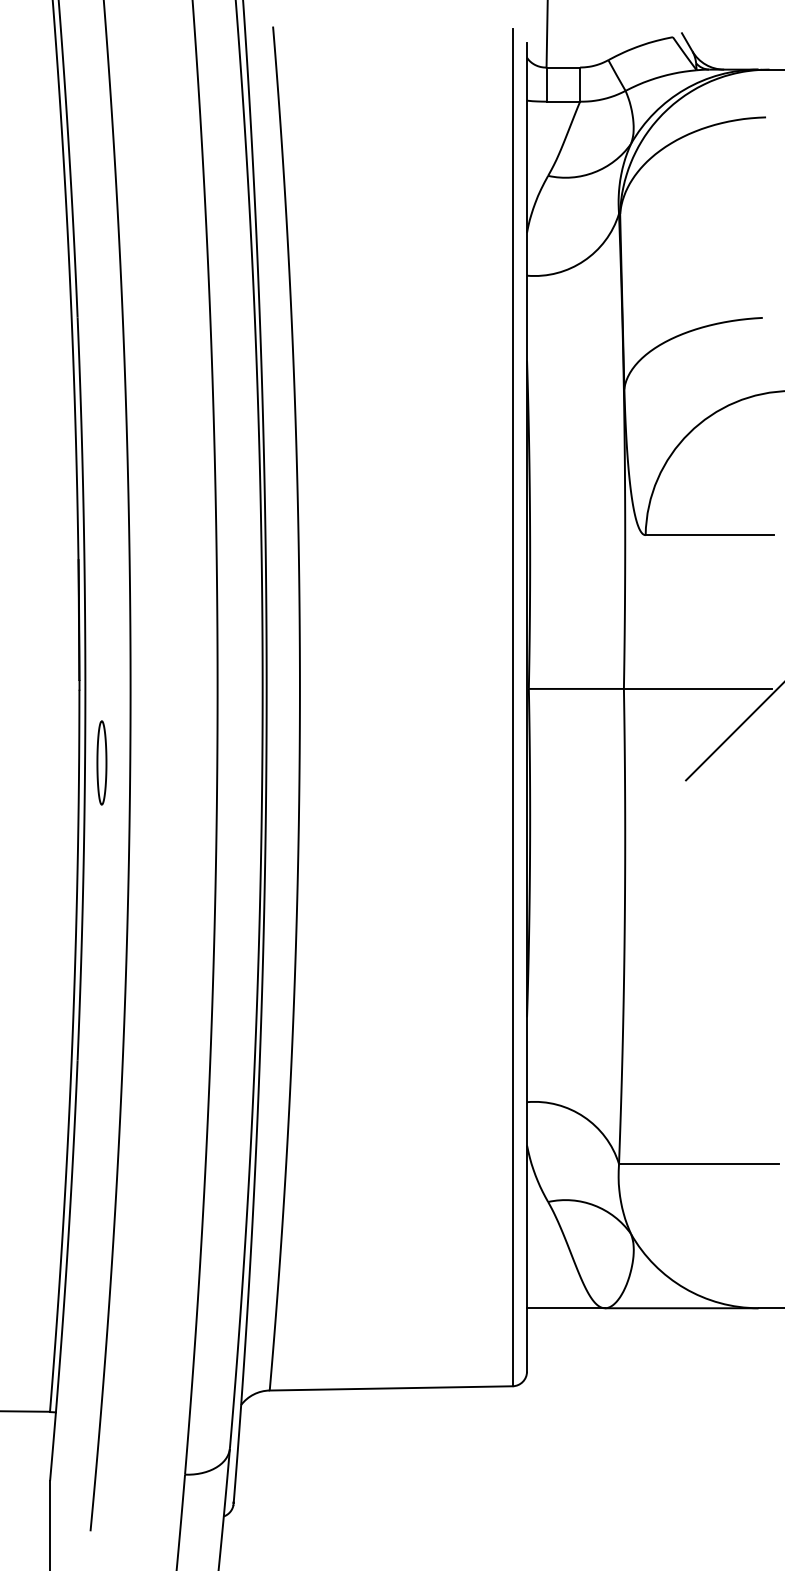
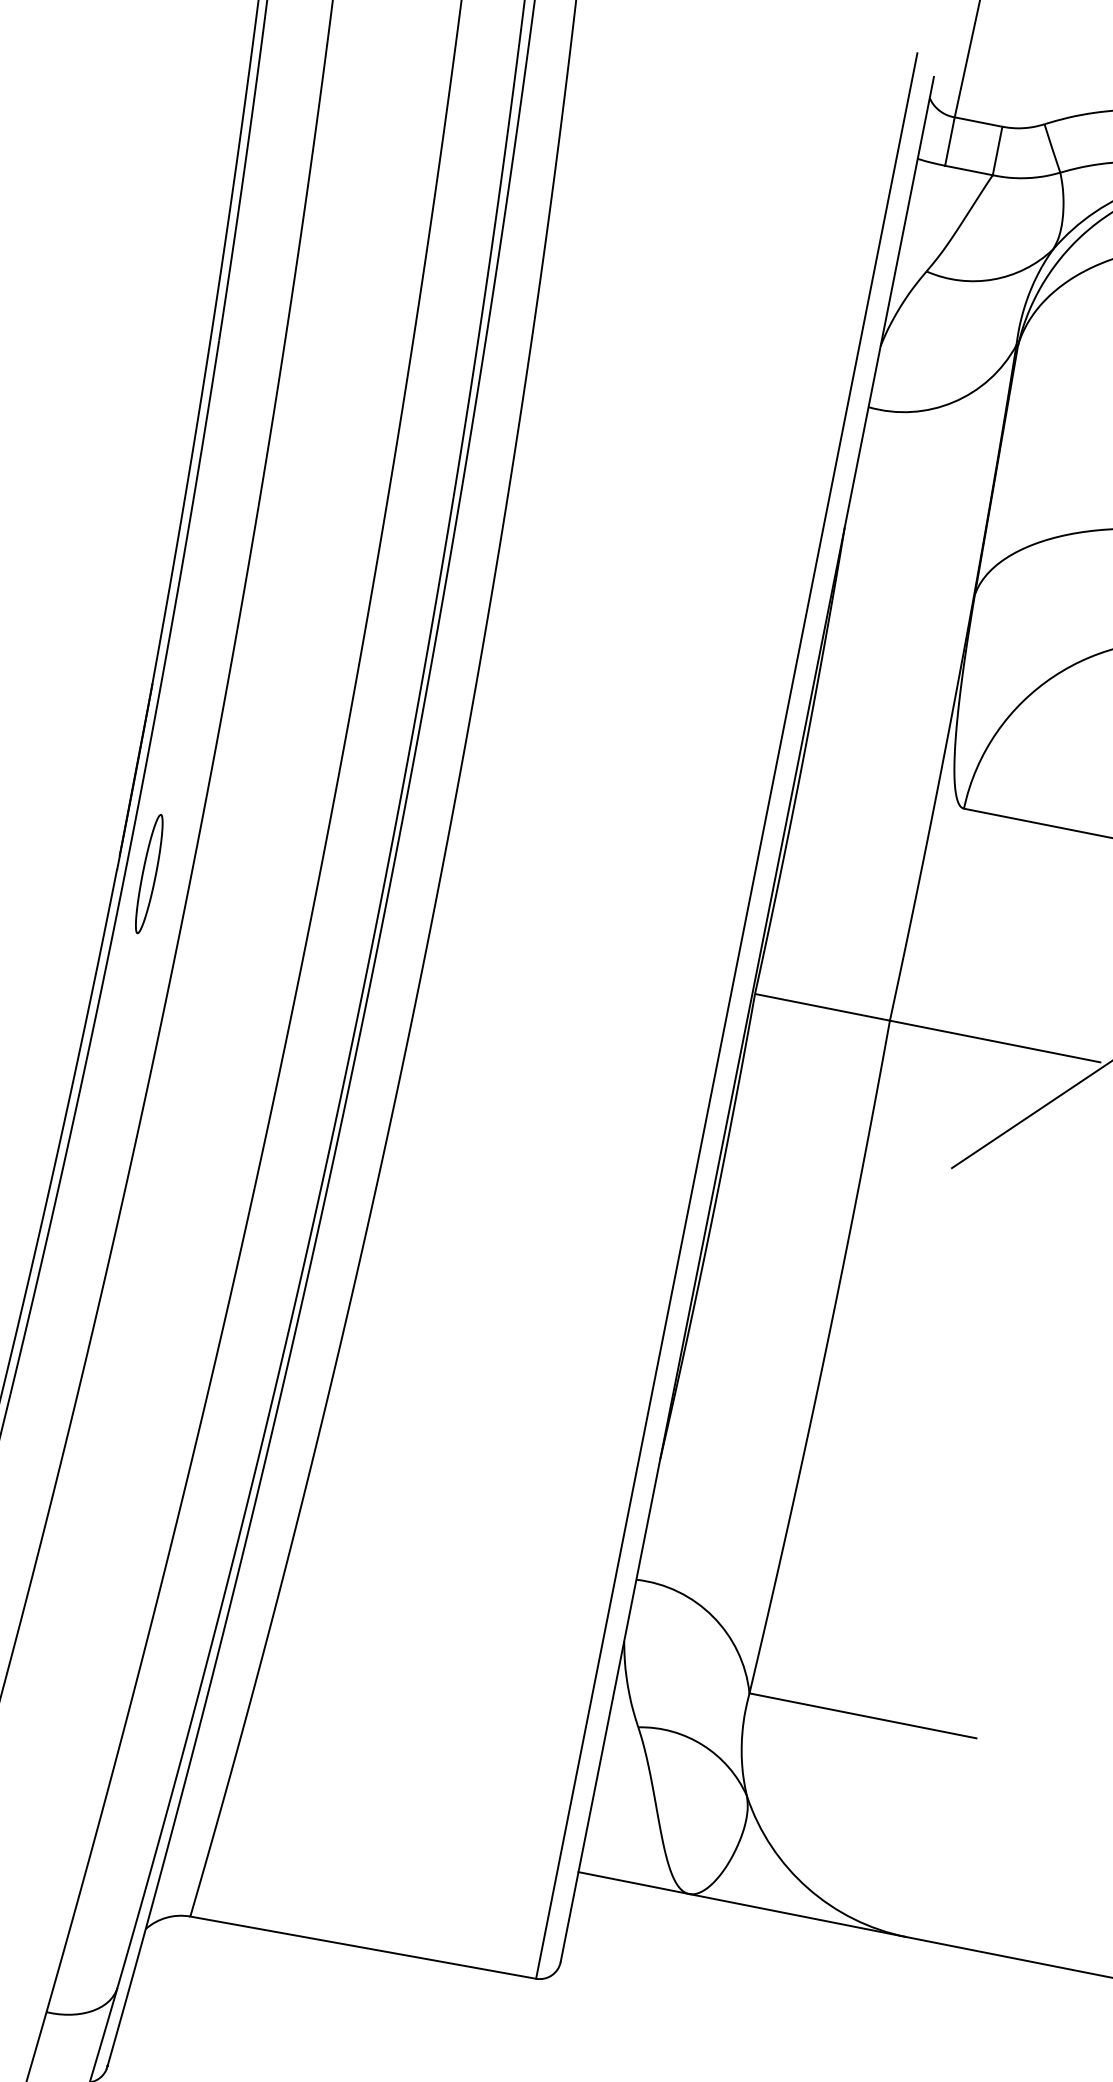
part: (101, 762) -> (148, 873), moved

